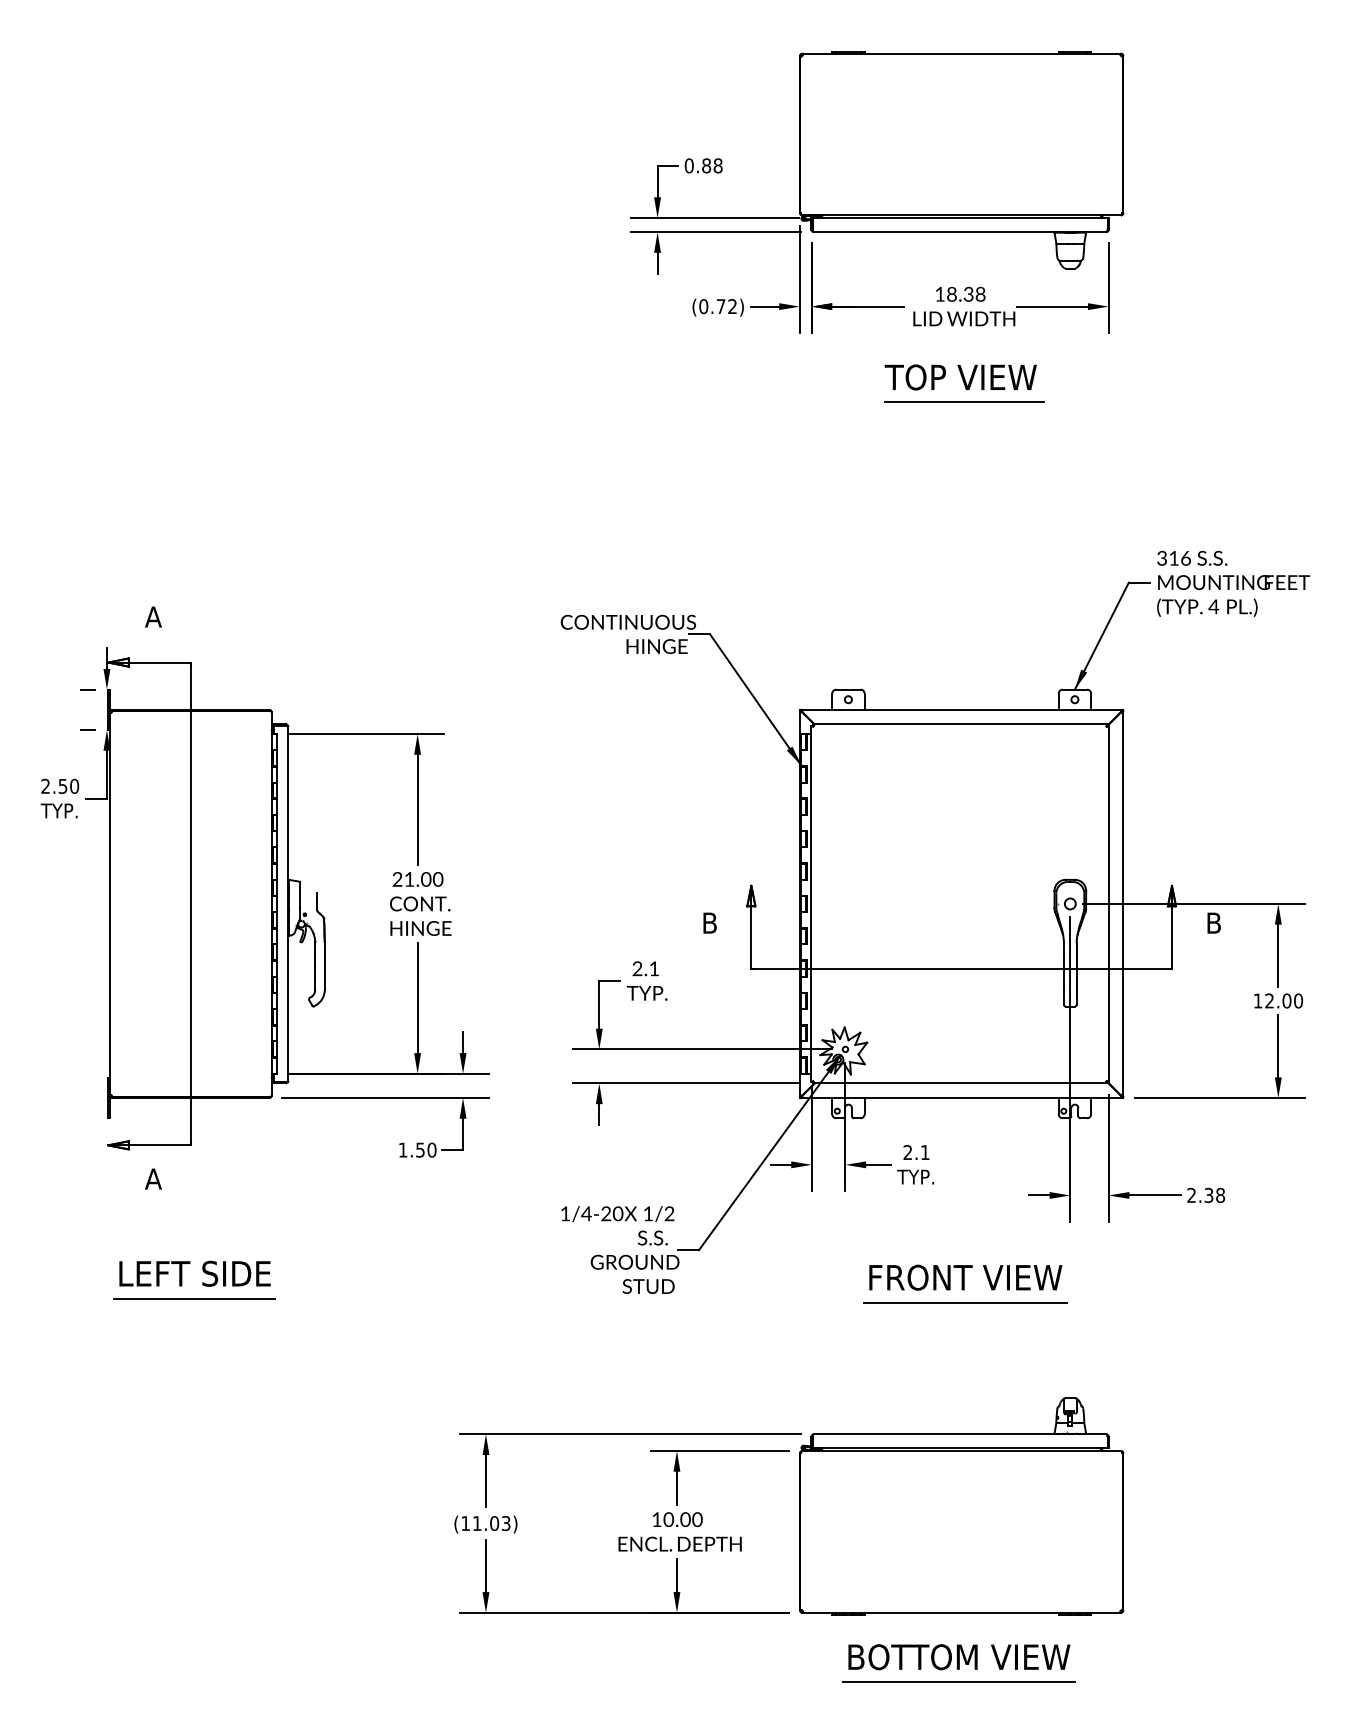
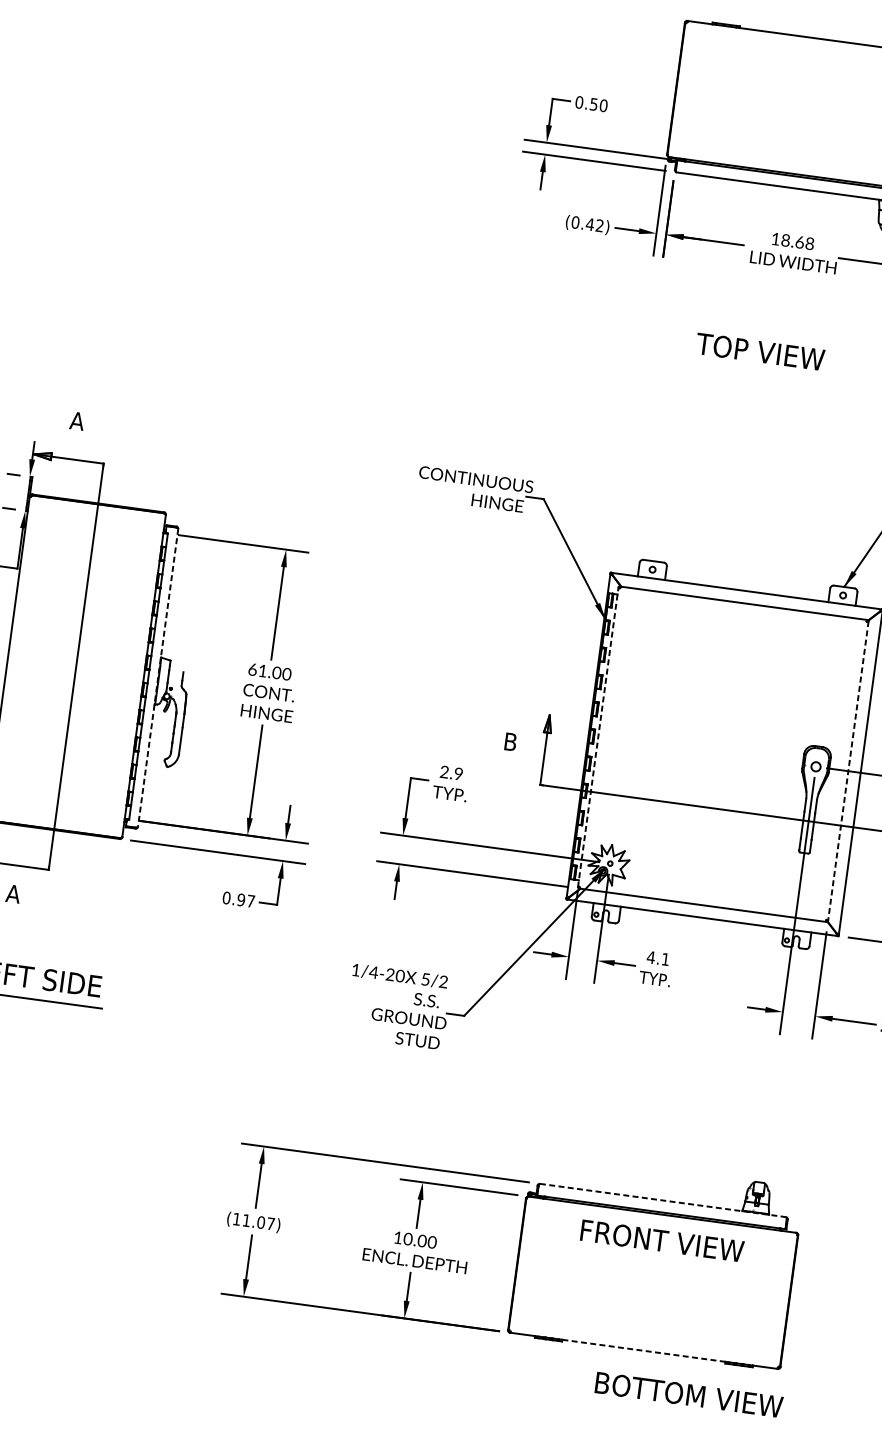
text: (712, 165) -> (598, 104), 0.88 -> 0.50
text: (968, 293) -> (799, 241), 18.38 -> 18.68
text: (720, 306) -> (589, 224), (0.72) -> (0.42)
text: (960, 377) -> (760, 351), moved
line: (964, 402) -> (784, 332), removed
text: (397, 879) -> (252, 669), 21.00 -> 61.00
line: (288, 903) -> (158, 677), solid -> dashed
line: (811, 903) -> (598, 736), solid -> dashed
line: (1108, 904) -> (848, 771), solid -> dashed
text: (653, 968) -> (457, 773), 2.1 -> 2.9
text: (417, 1149) -> (238, 899), 1.50 -> 0.97
text: (907, 1152) -> (650, 957), 2.1 -> 4.1
text: (647, 1213) -> (425, 979), 1/2 -> 5/2
text: (965, 1277) -> (662, 1240), moved
line: (964, 1302) -> (681, 1090), removed
line: (960, 1434) -> (663, 1200), solid -> dashed
text: (505, 1523) -> (270, 1223), (11.03) -> (11.07)
line: (961, 1612) -> (643, 1350), solid -> dashed
text: (959, 1657) -> (689, 1395), moved
line: (958, 1682) -> (633, 1409), removed

